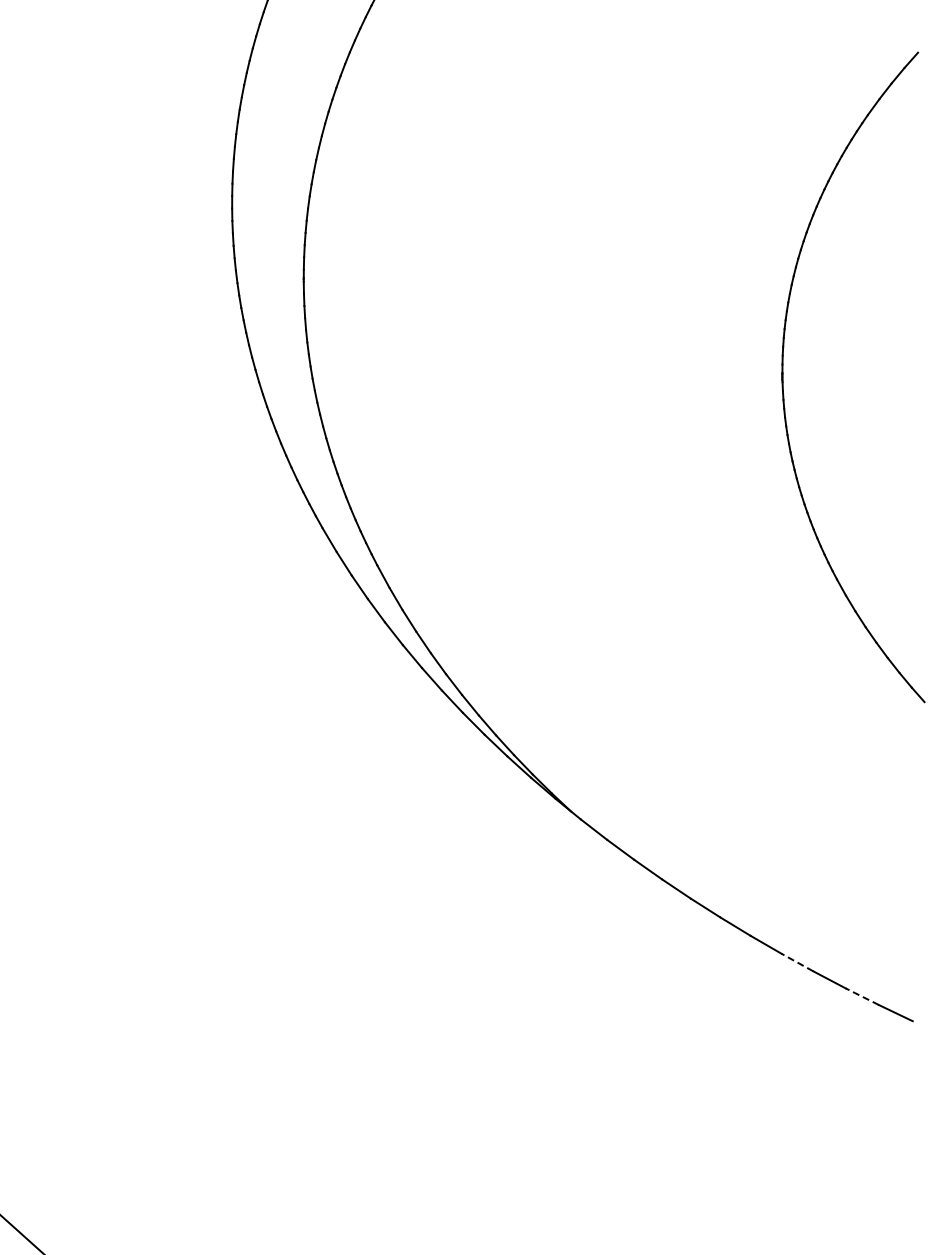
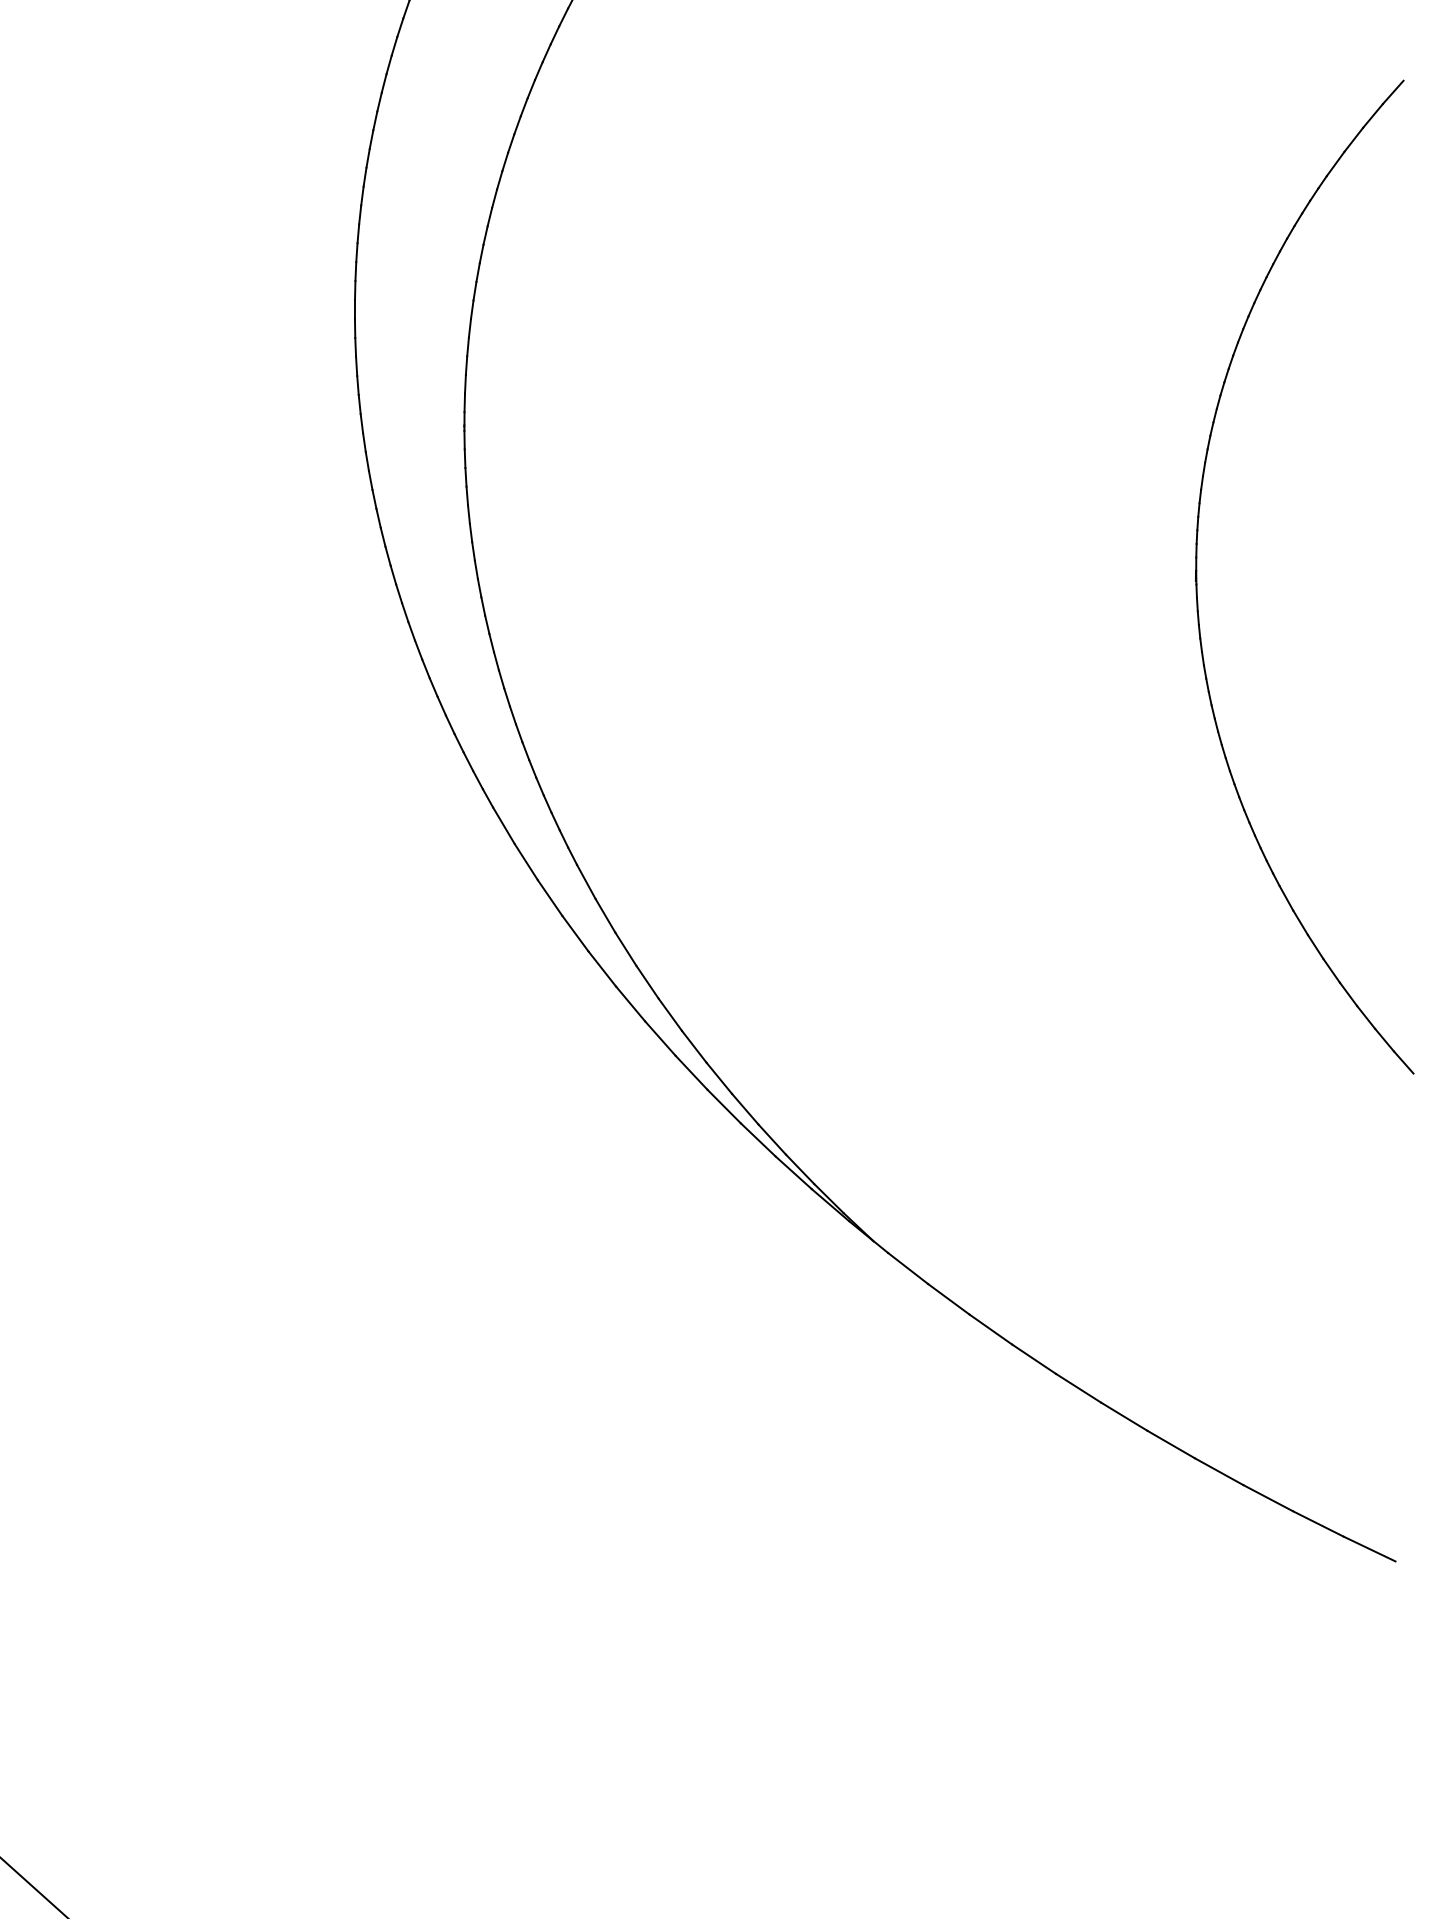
line: (796, 962) -> (1217, 1471), dashed -> solid
line: (862, 996) -> (1318, 1523), dashed -> solid

